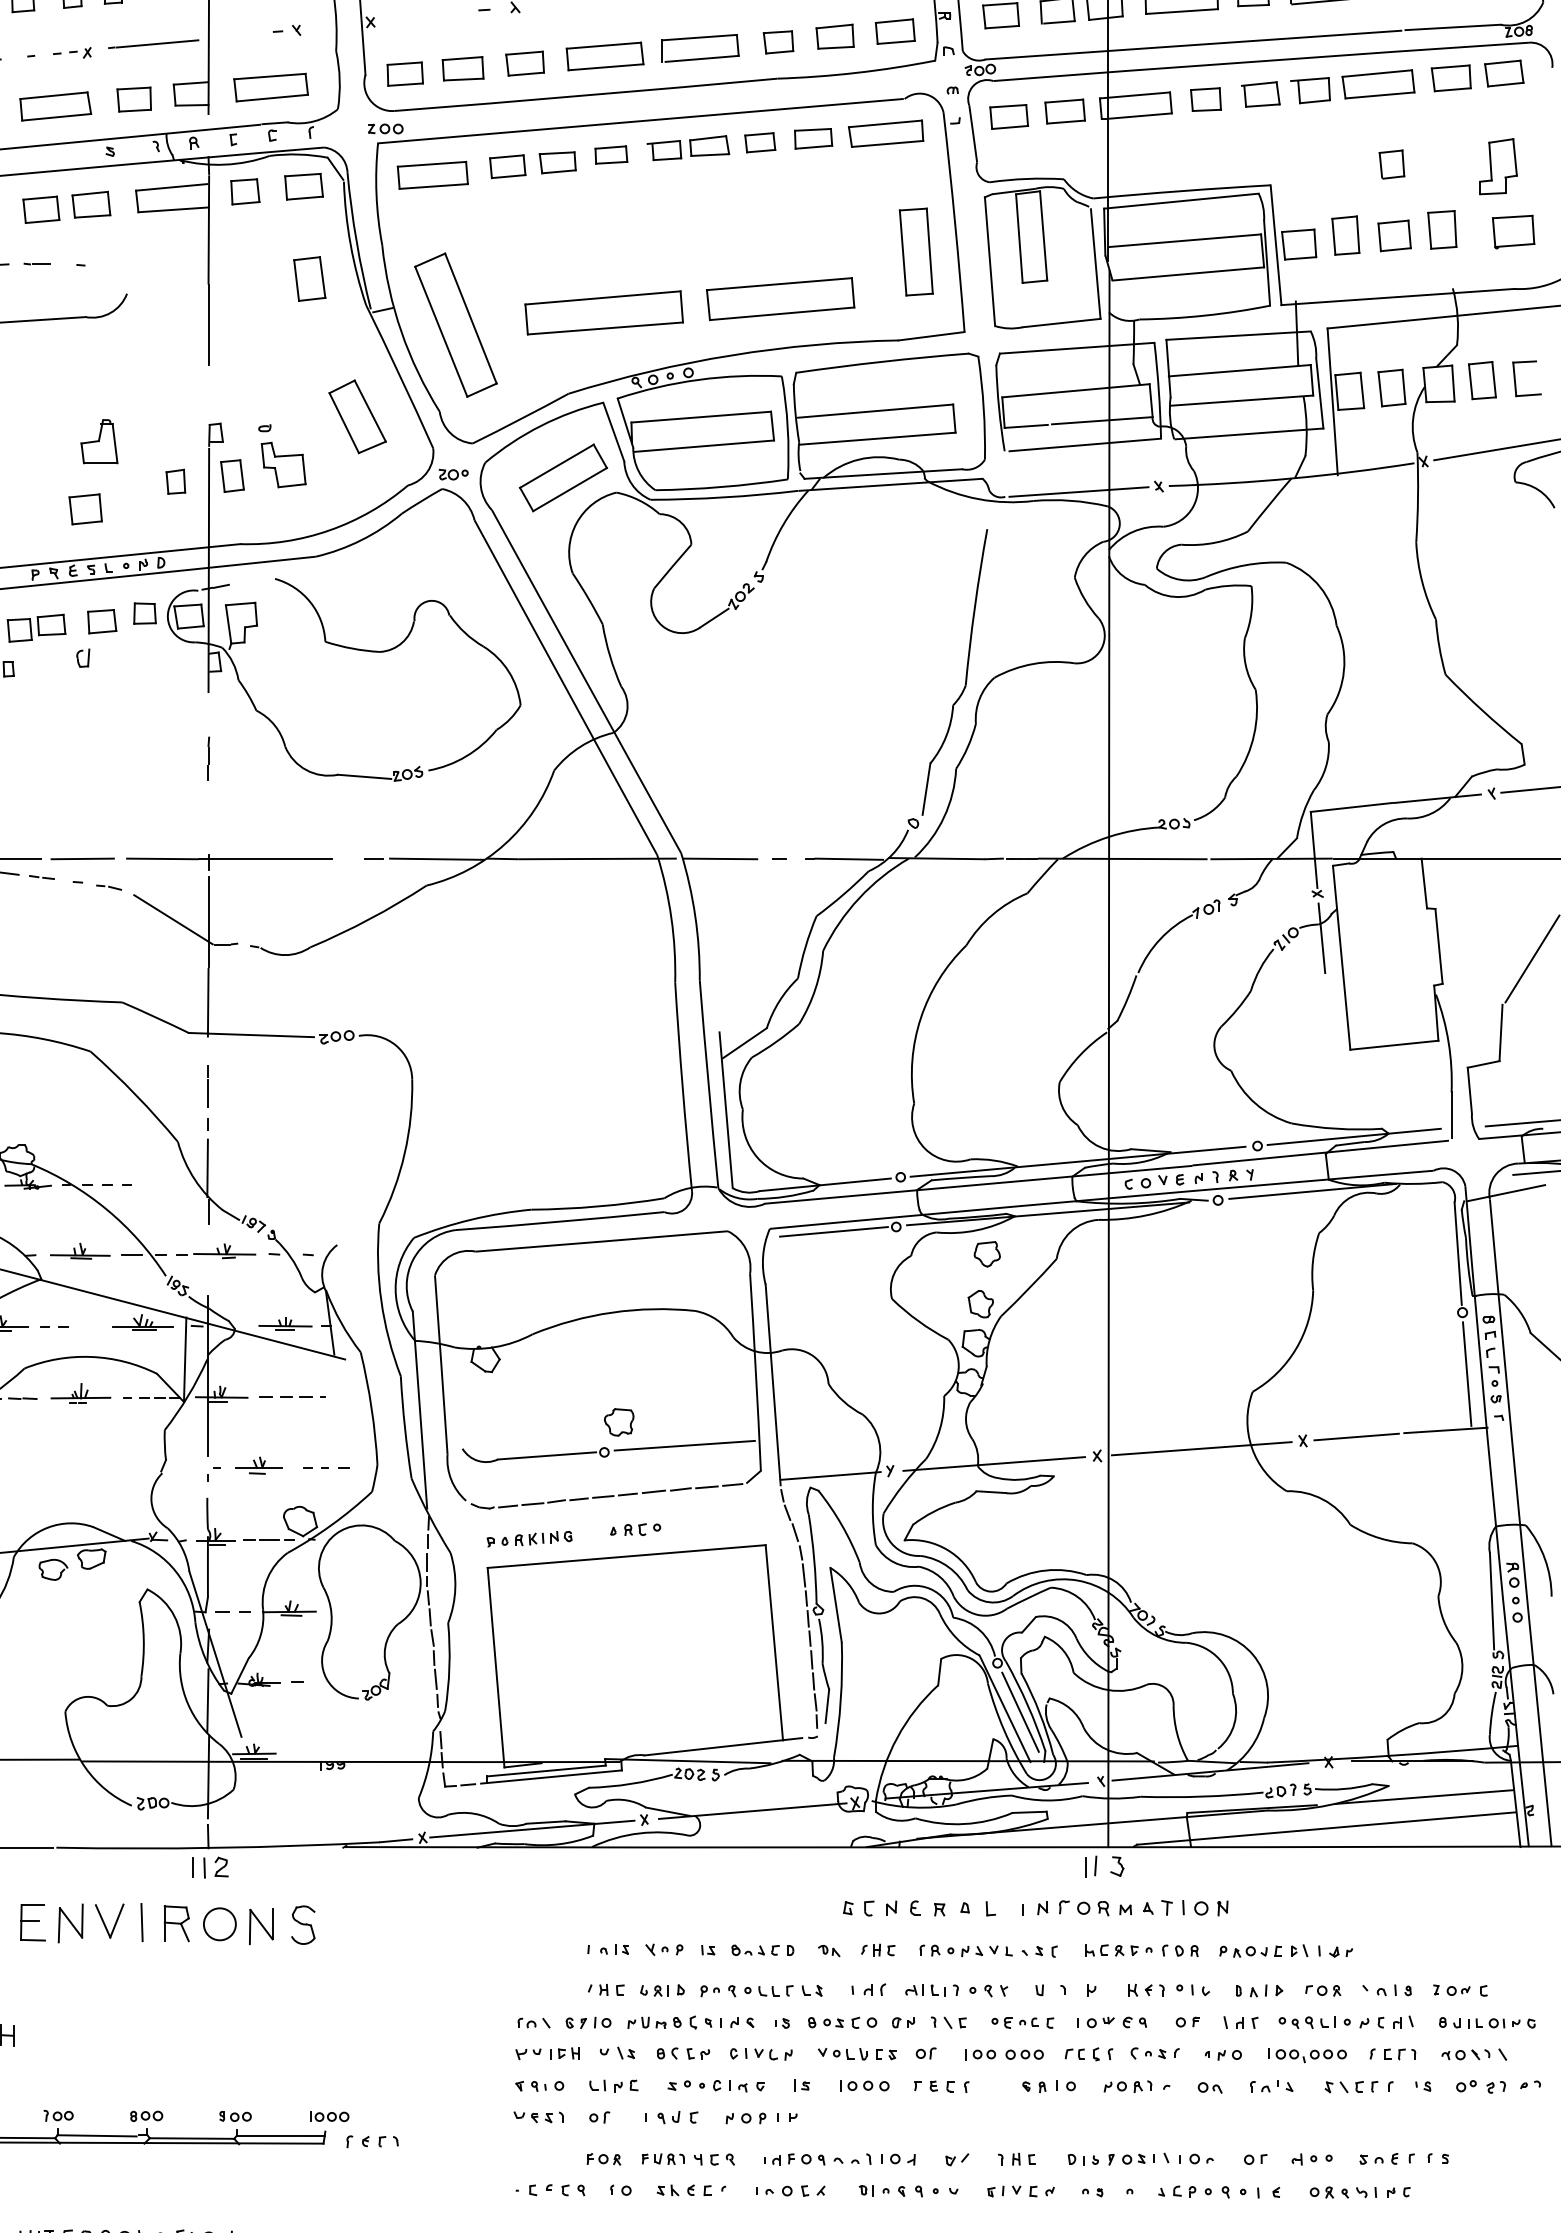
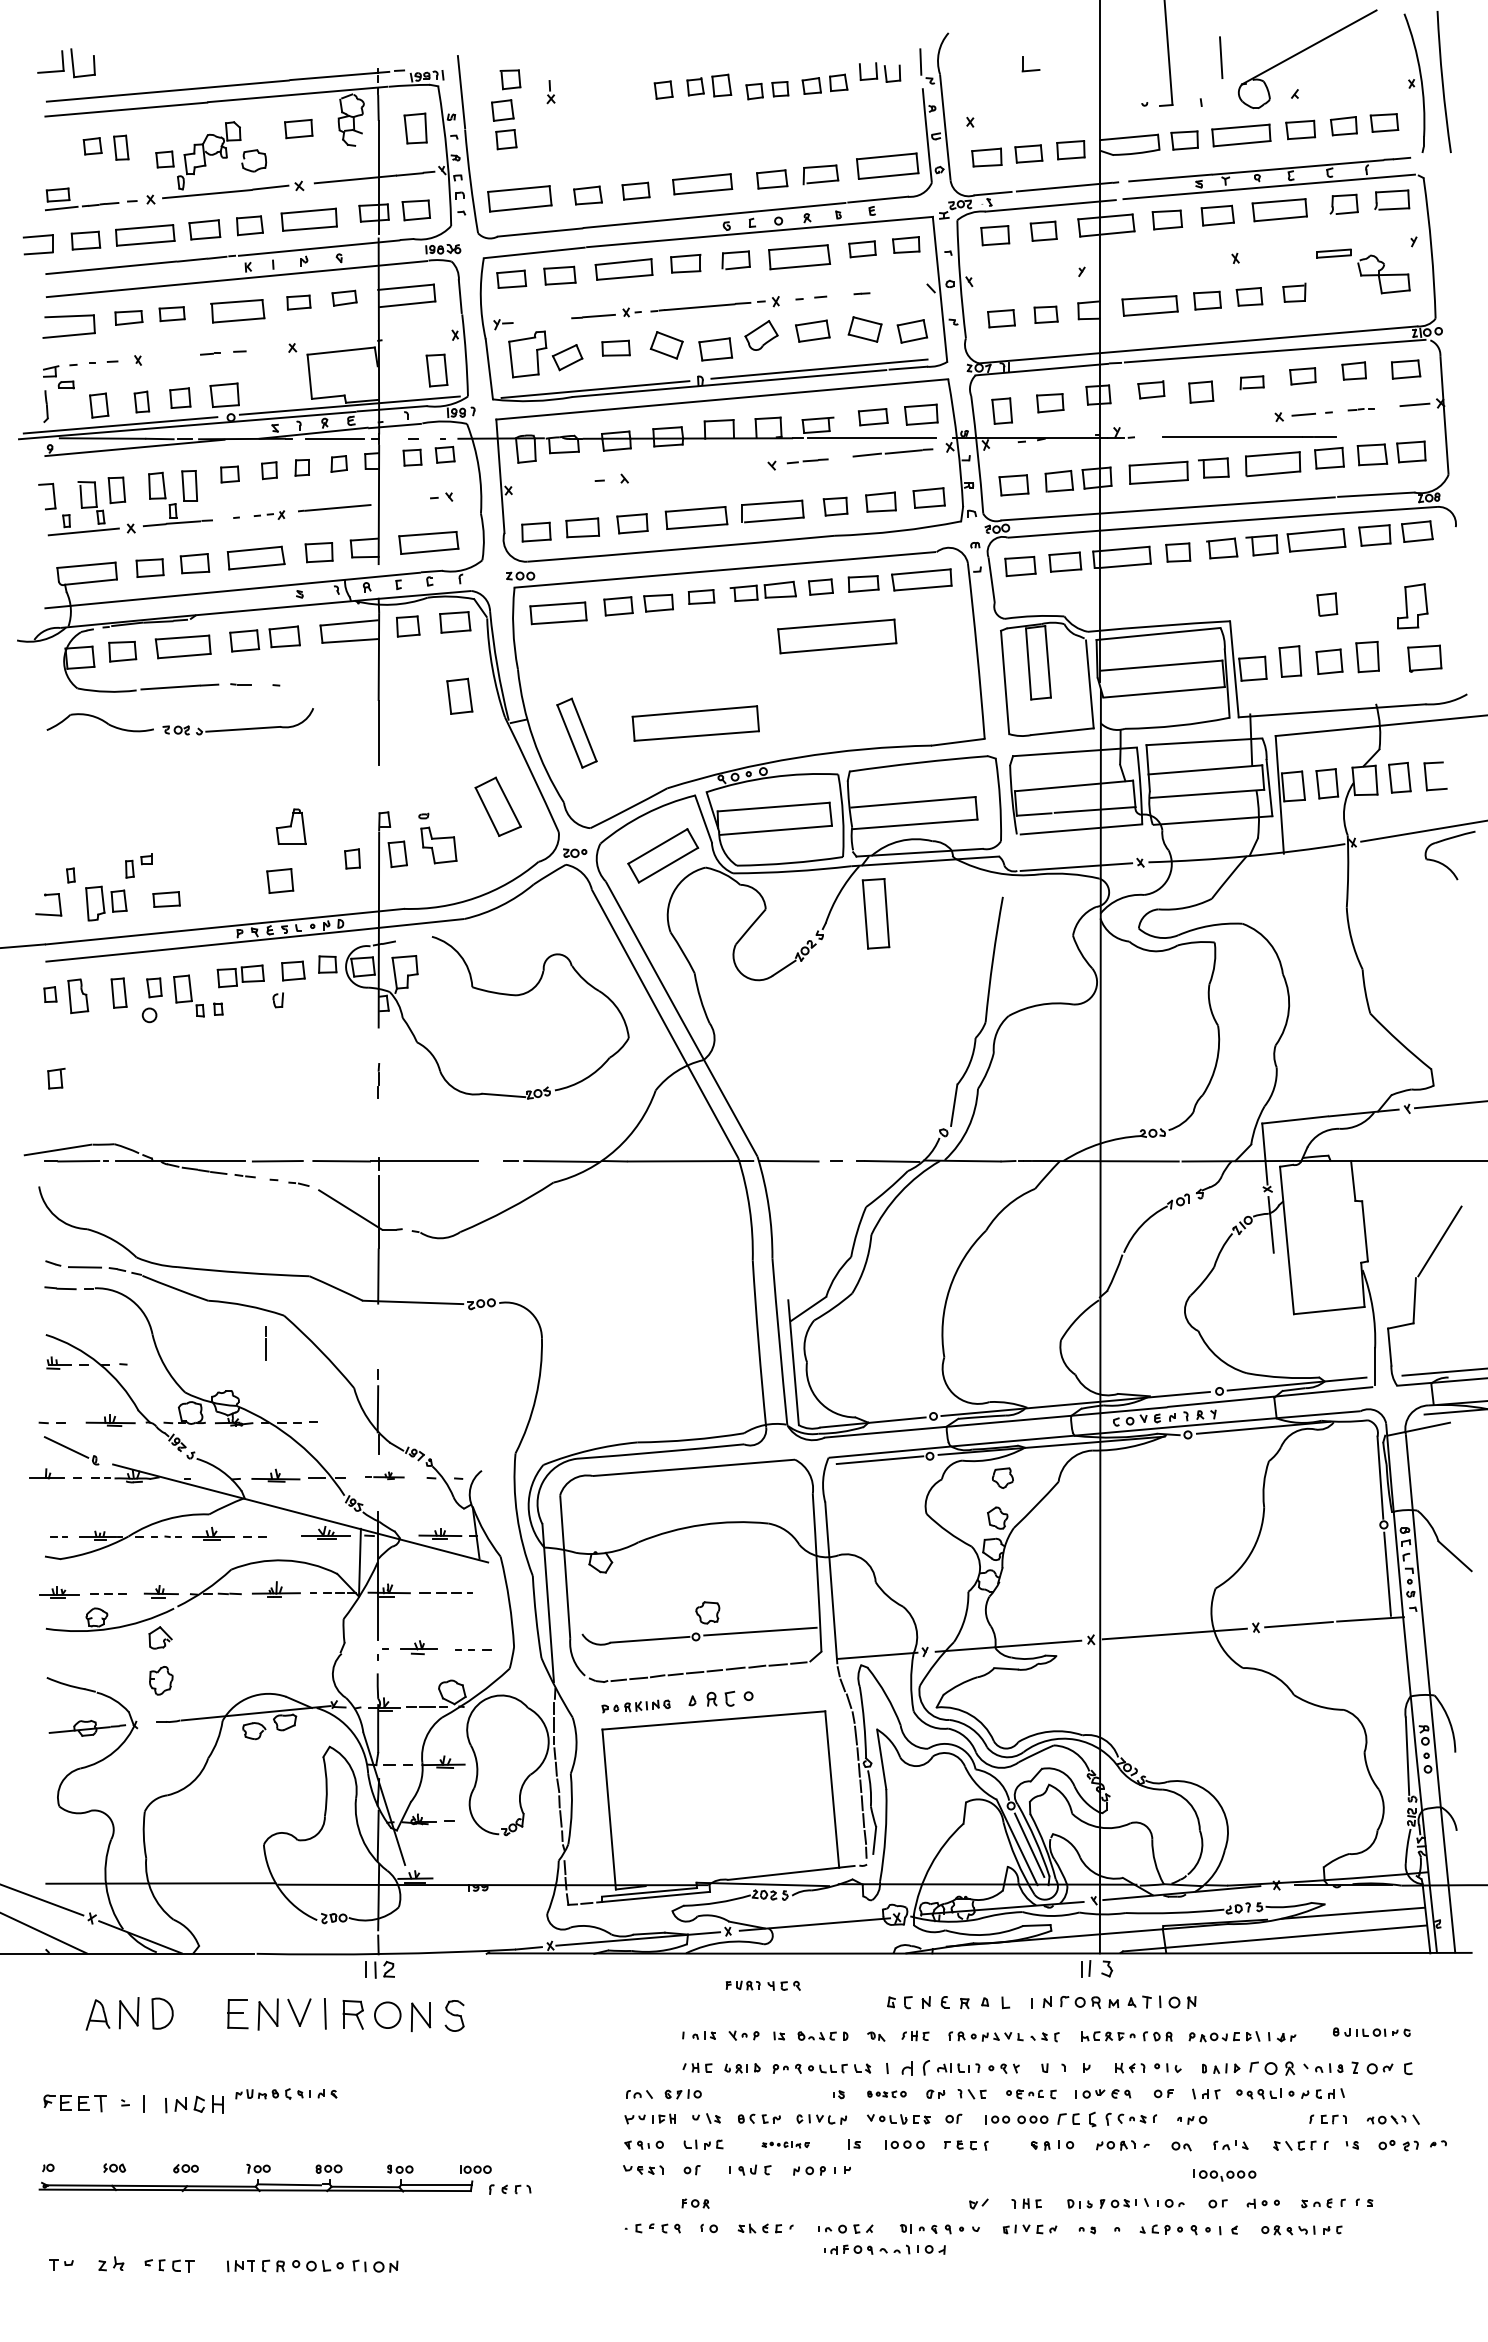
part: (915, 251) -> (875, 913), moved
part: (780, 299) -> (837, 636), moved
part: (455, 324) -> (576, 732), size x0.6
line: (207, 1086) -> (265, 1343), moved
part: (215, 1250) -> (384, 1475), size x0.6
part: (634, 1529) -> (720, 1698), size x1.6
part: (868, 1989) -> (907, 2067), size x1.6
part: (1322, 1990) -> (1271, 2068), size x1.6
part: (1460, 1990) -> (1382, 2068), size x1.4
part: (691, 2021) -> (286, 2093), moved
part: (1487, 2021) -> (1371, 2031), moved
part: (842, 2023) -> (886, 2094), size x0.7
part: (1089, 2054) -> (1084, 2119), size x1.4
part: (1307, 2055) -> (1224, 2175), moved
part: (716, 2085) -> (785, 2144), size x0.6
part: (687, 2159) -> (762, 1985), moved
part: (839, 2159) -> (884, 2249), moved

